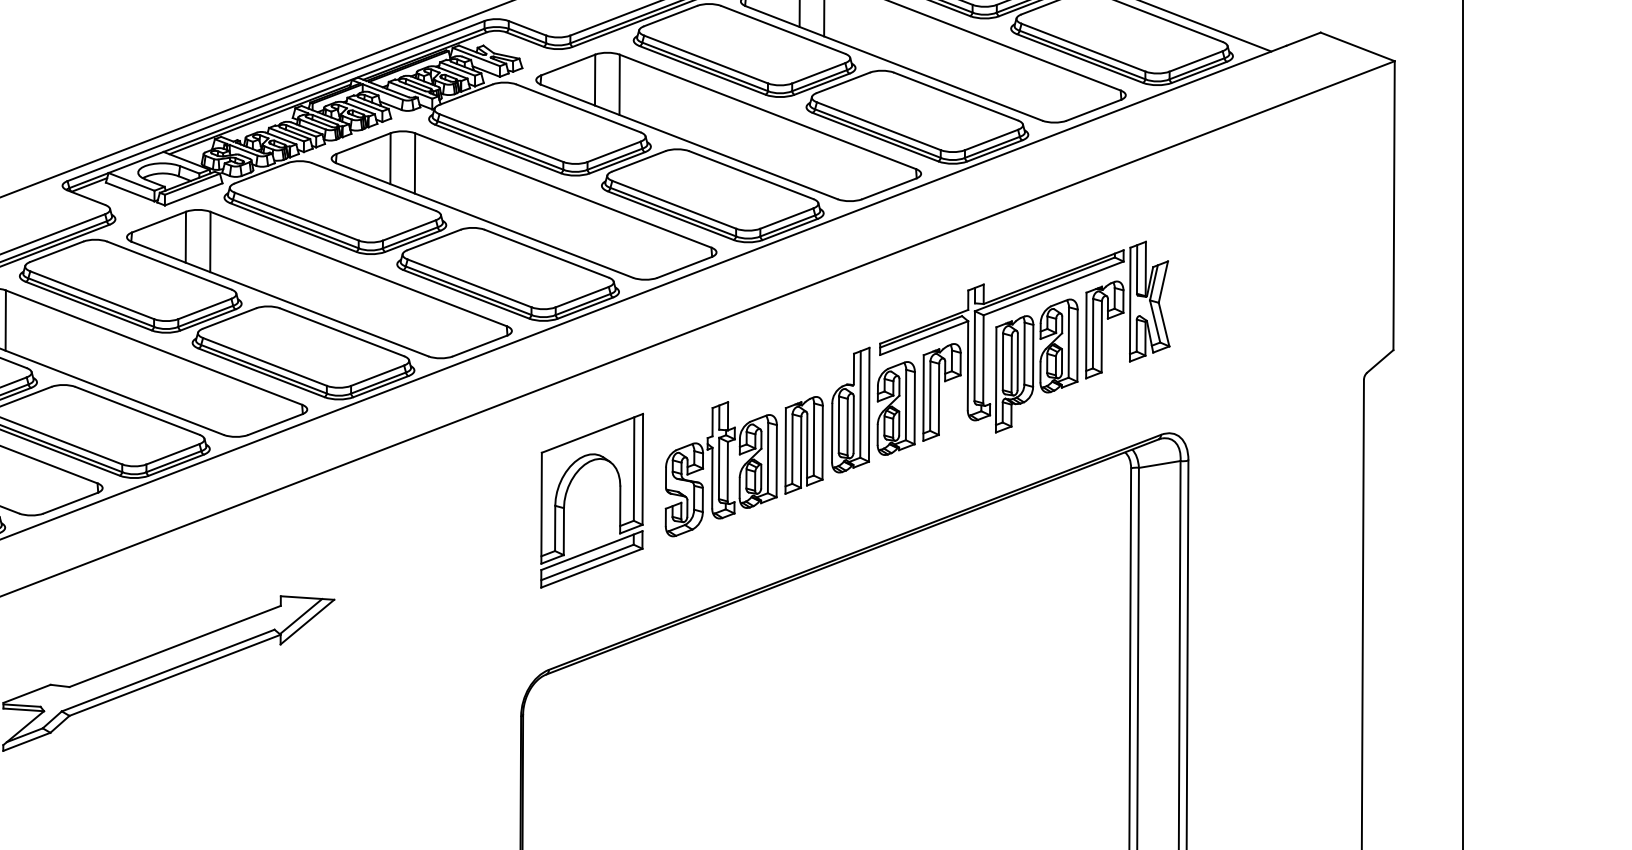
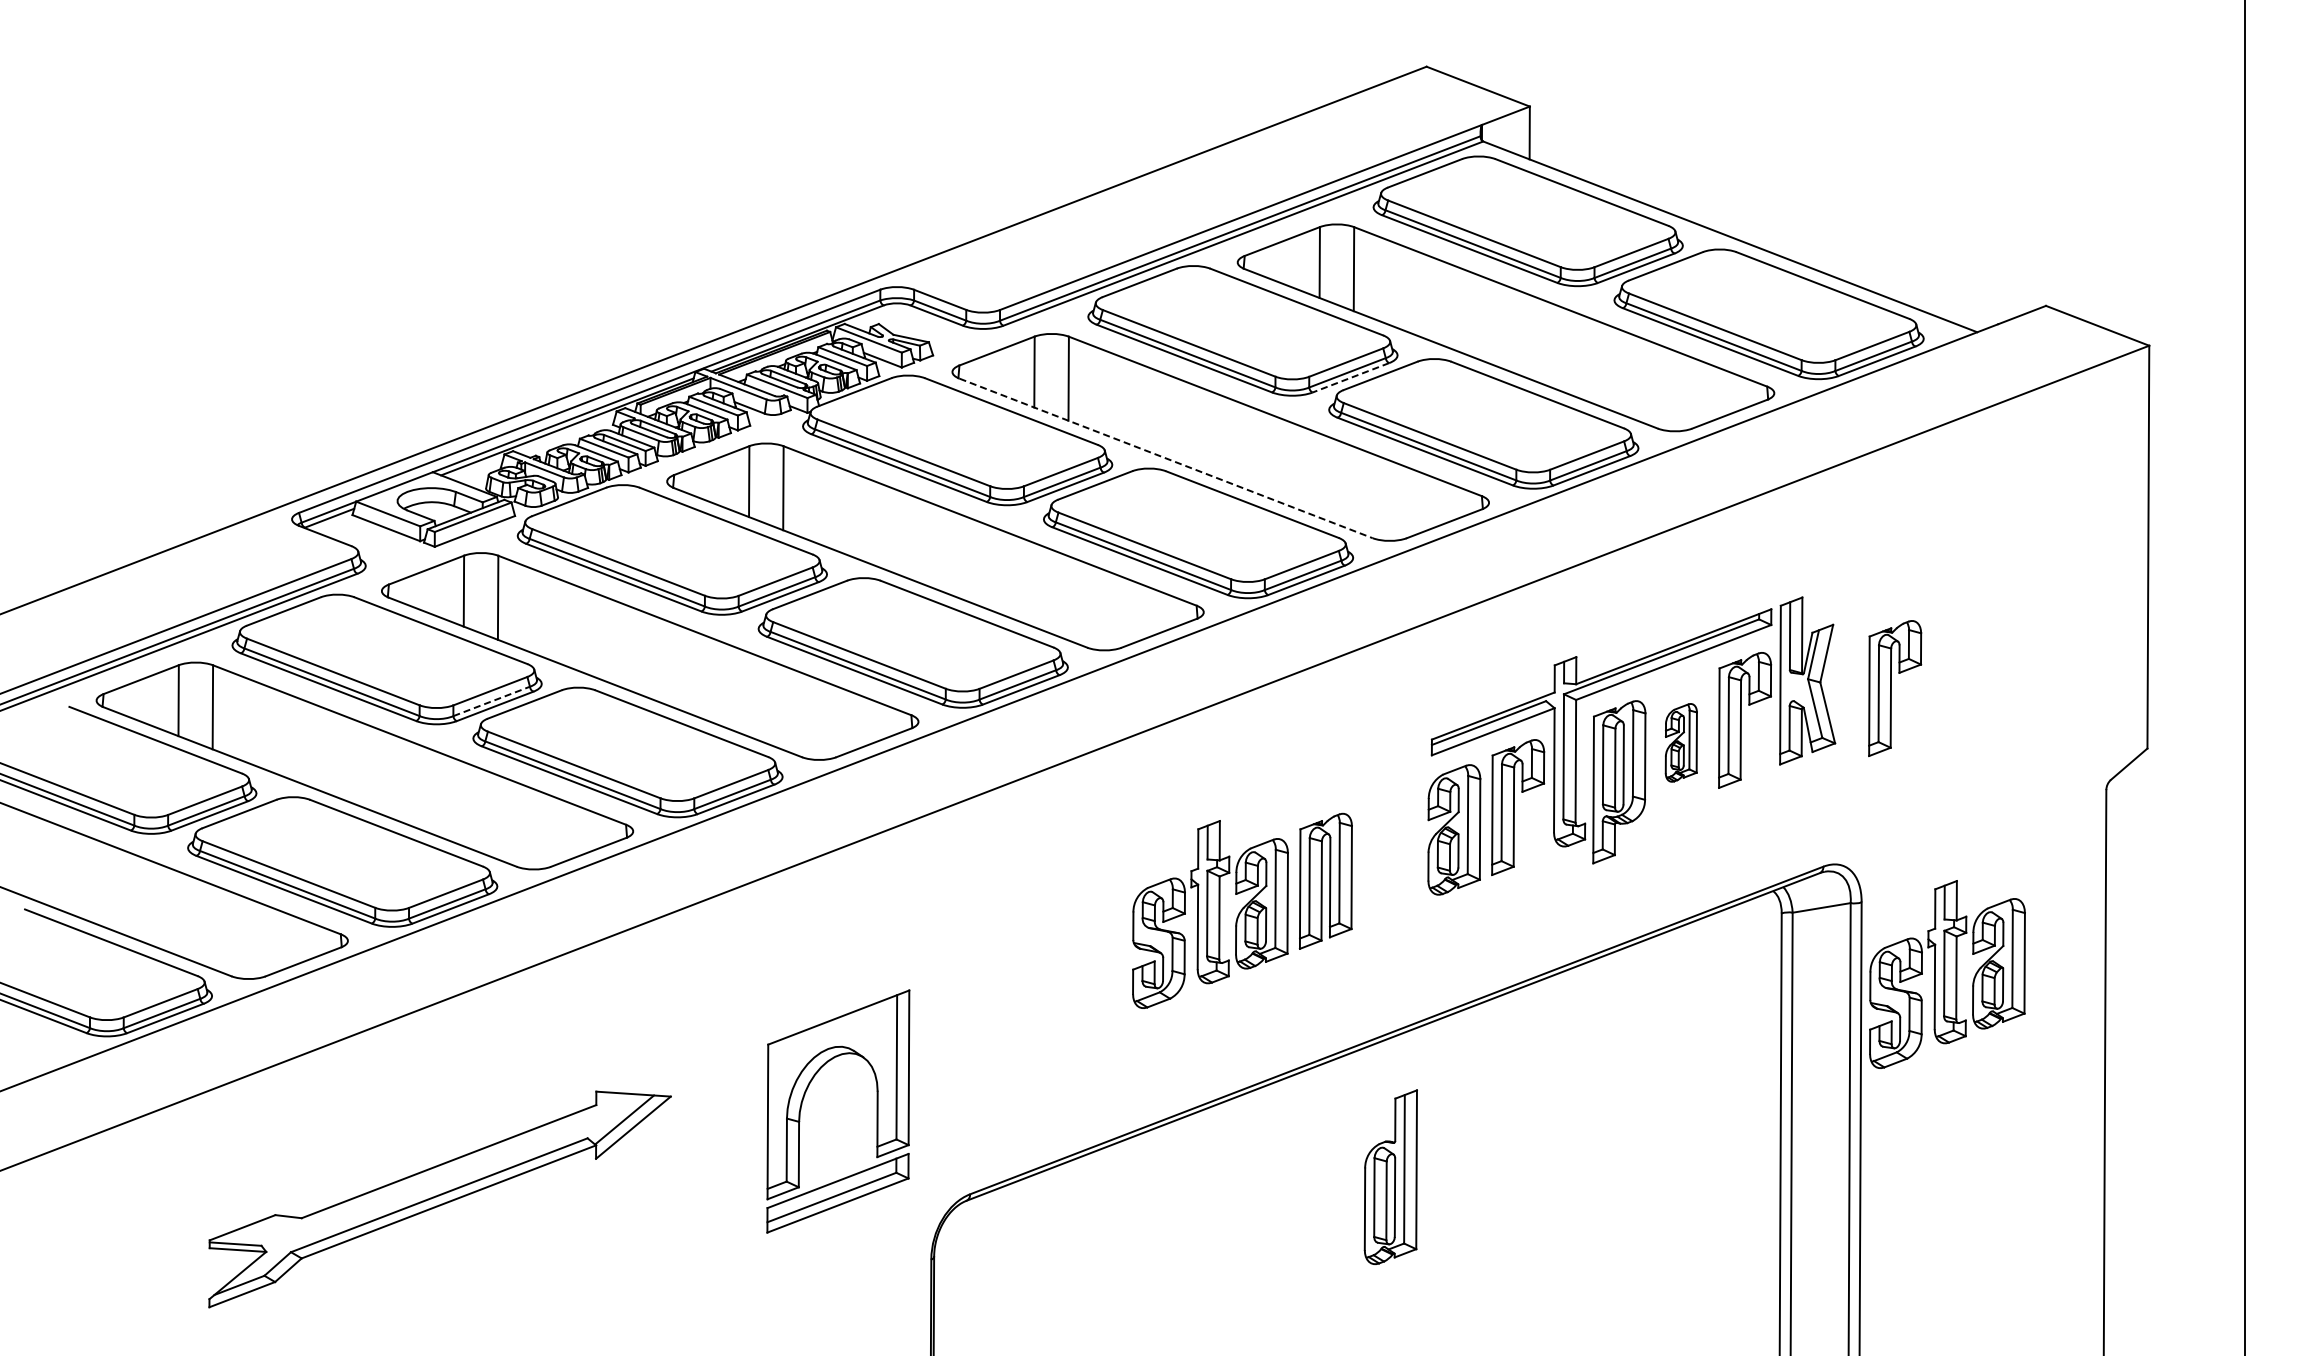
line: (821, 84) -> (1350, 378), solid -> dashed
line: (689, 142) -> (1166, 458), solid -> dashed
part: (1212, 307) -> (1895, 688), added
line: (206, 316) -> (492, 701), solid -> dashed
part: (1059, 345) -> (1681, 742), size x0.6
part: (850, 409) -> (1390, 1176), moved
part: (566, 496) -> (802, 1105), moved
part: (1250, 512) -> (1947, 974), added

